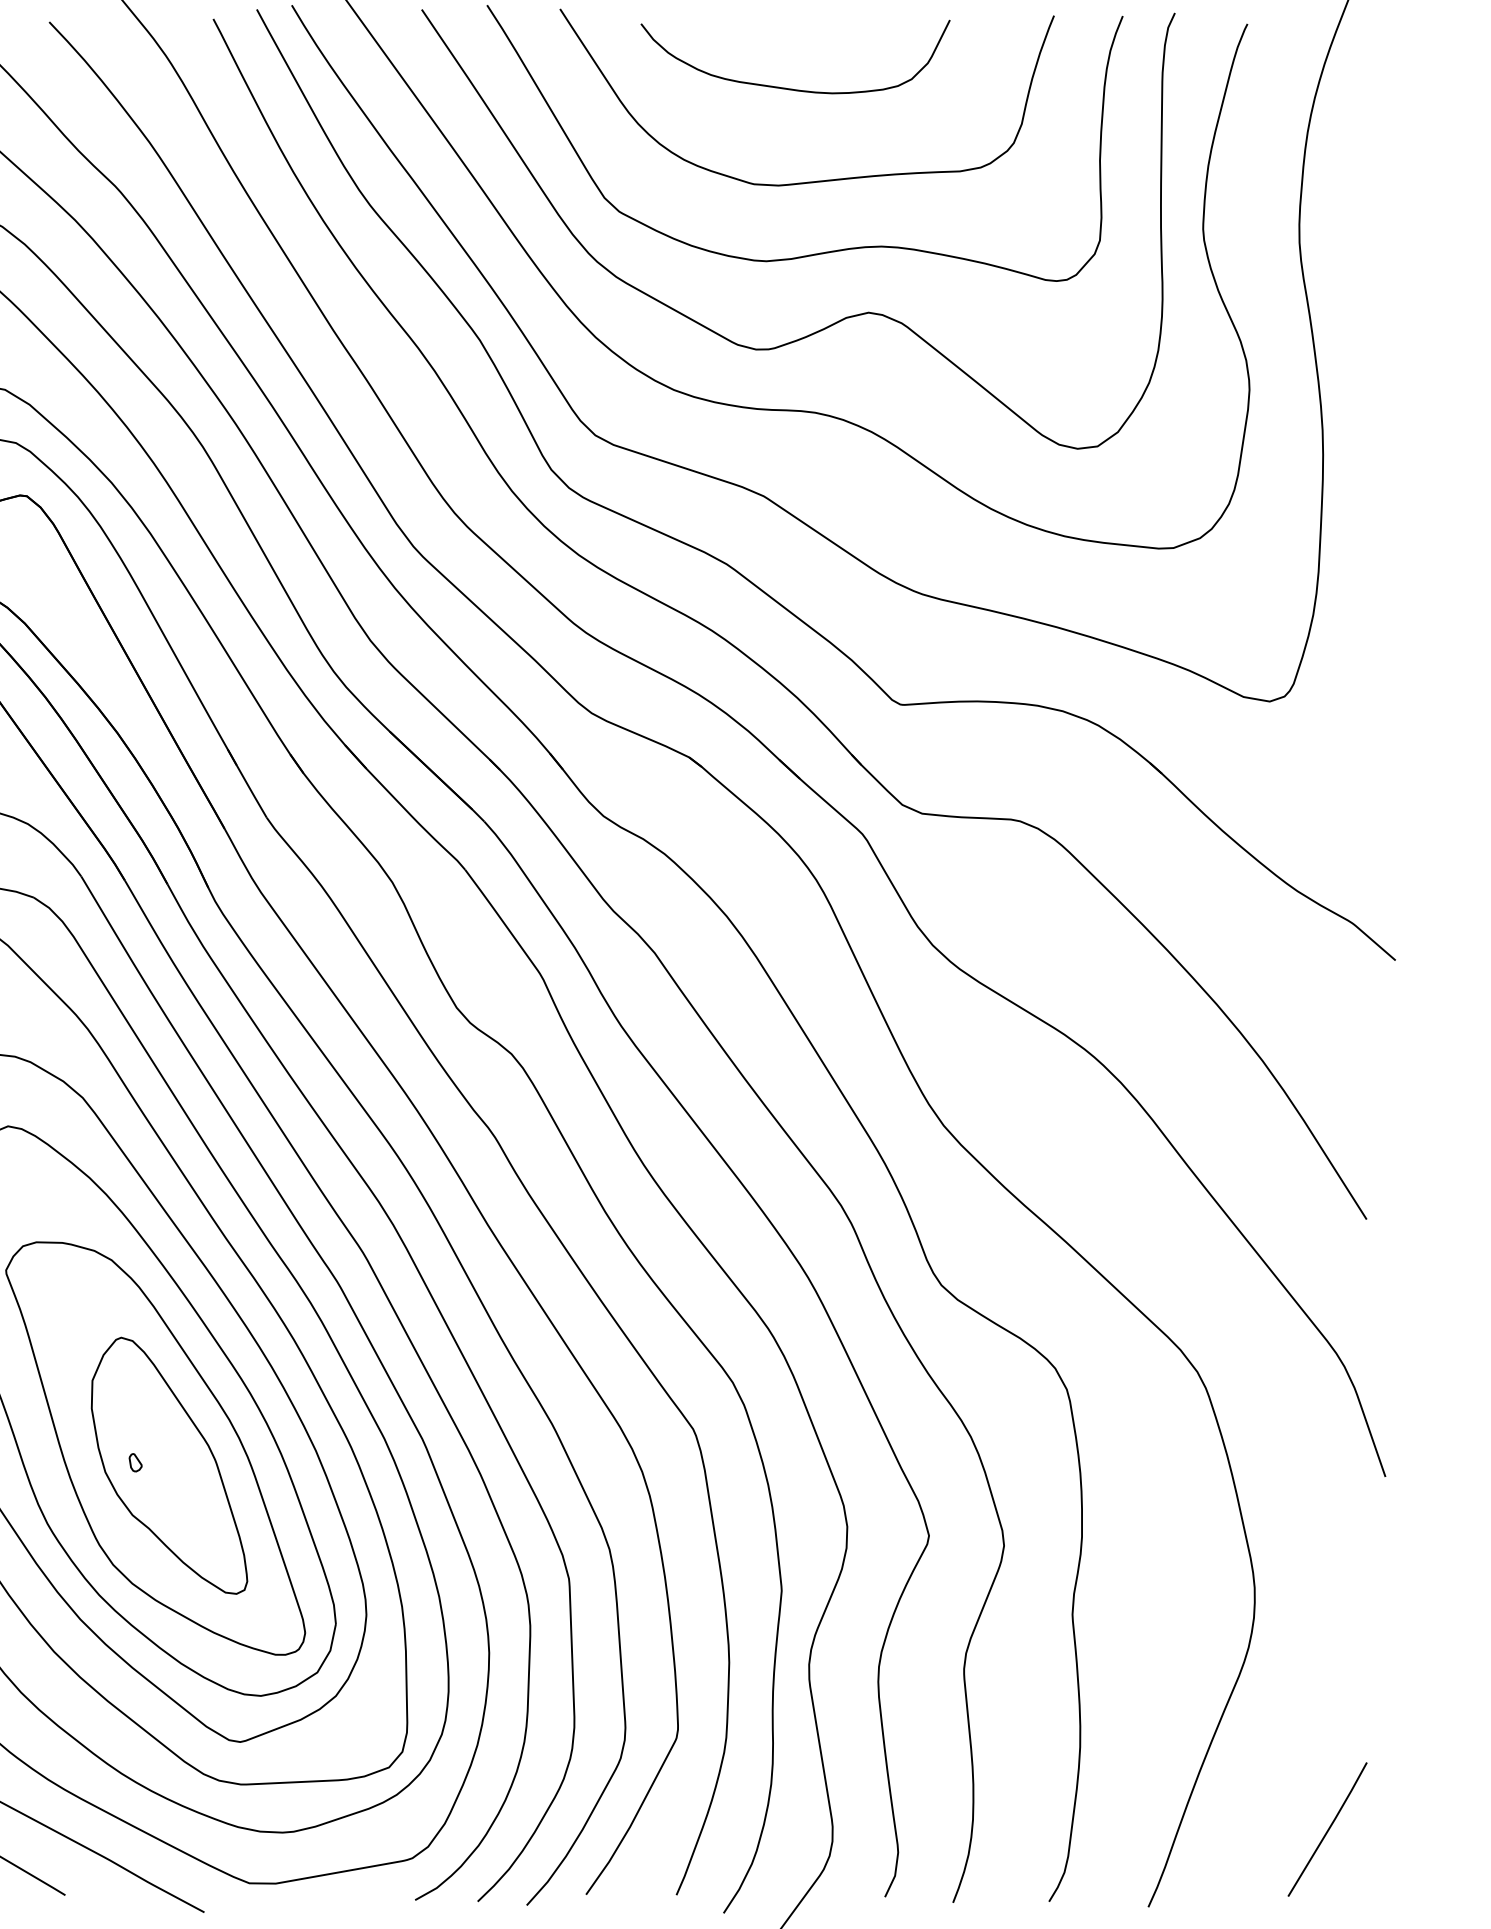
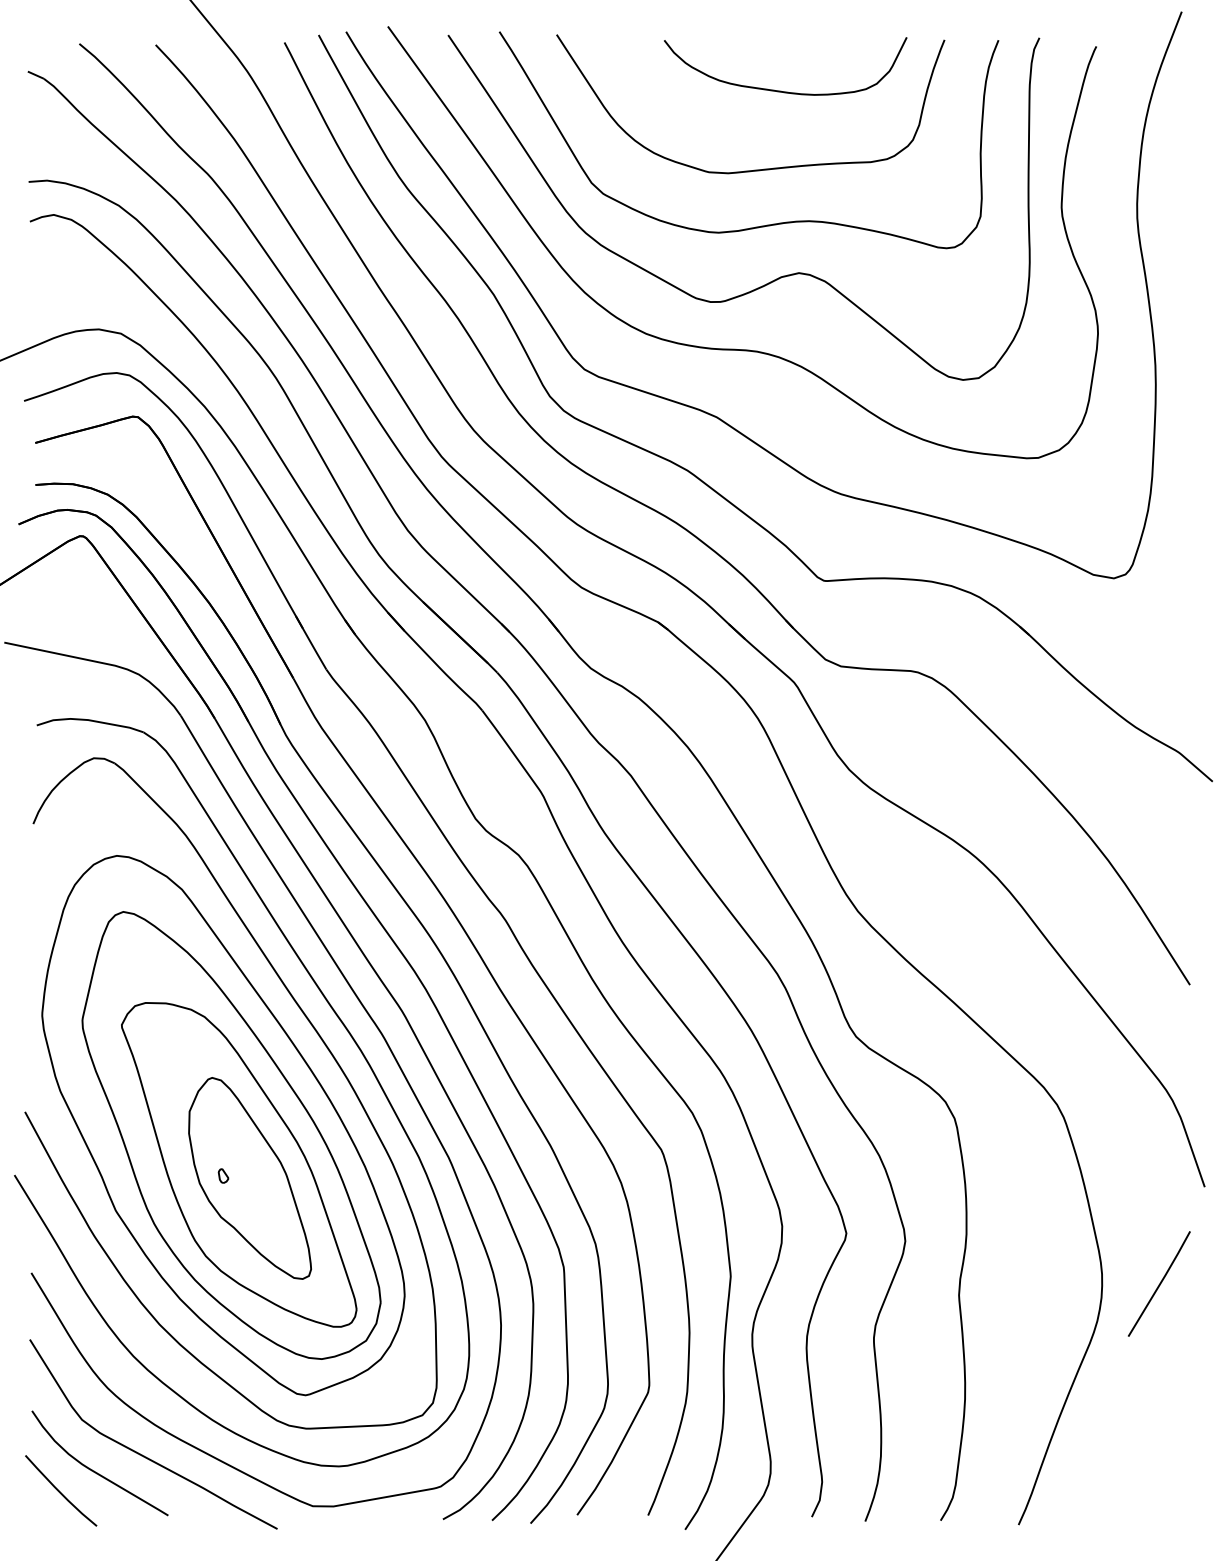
curve: (790, 87) -> (781, 90), moved
line: (1327, 1828) -> (1159, 1283), moved

